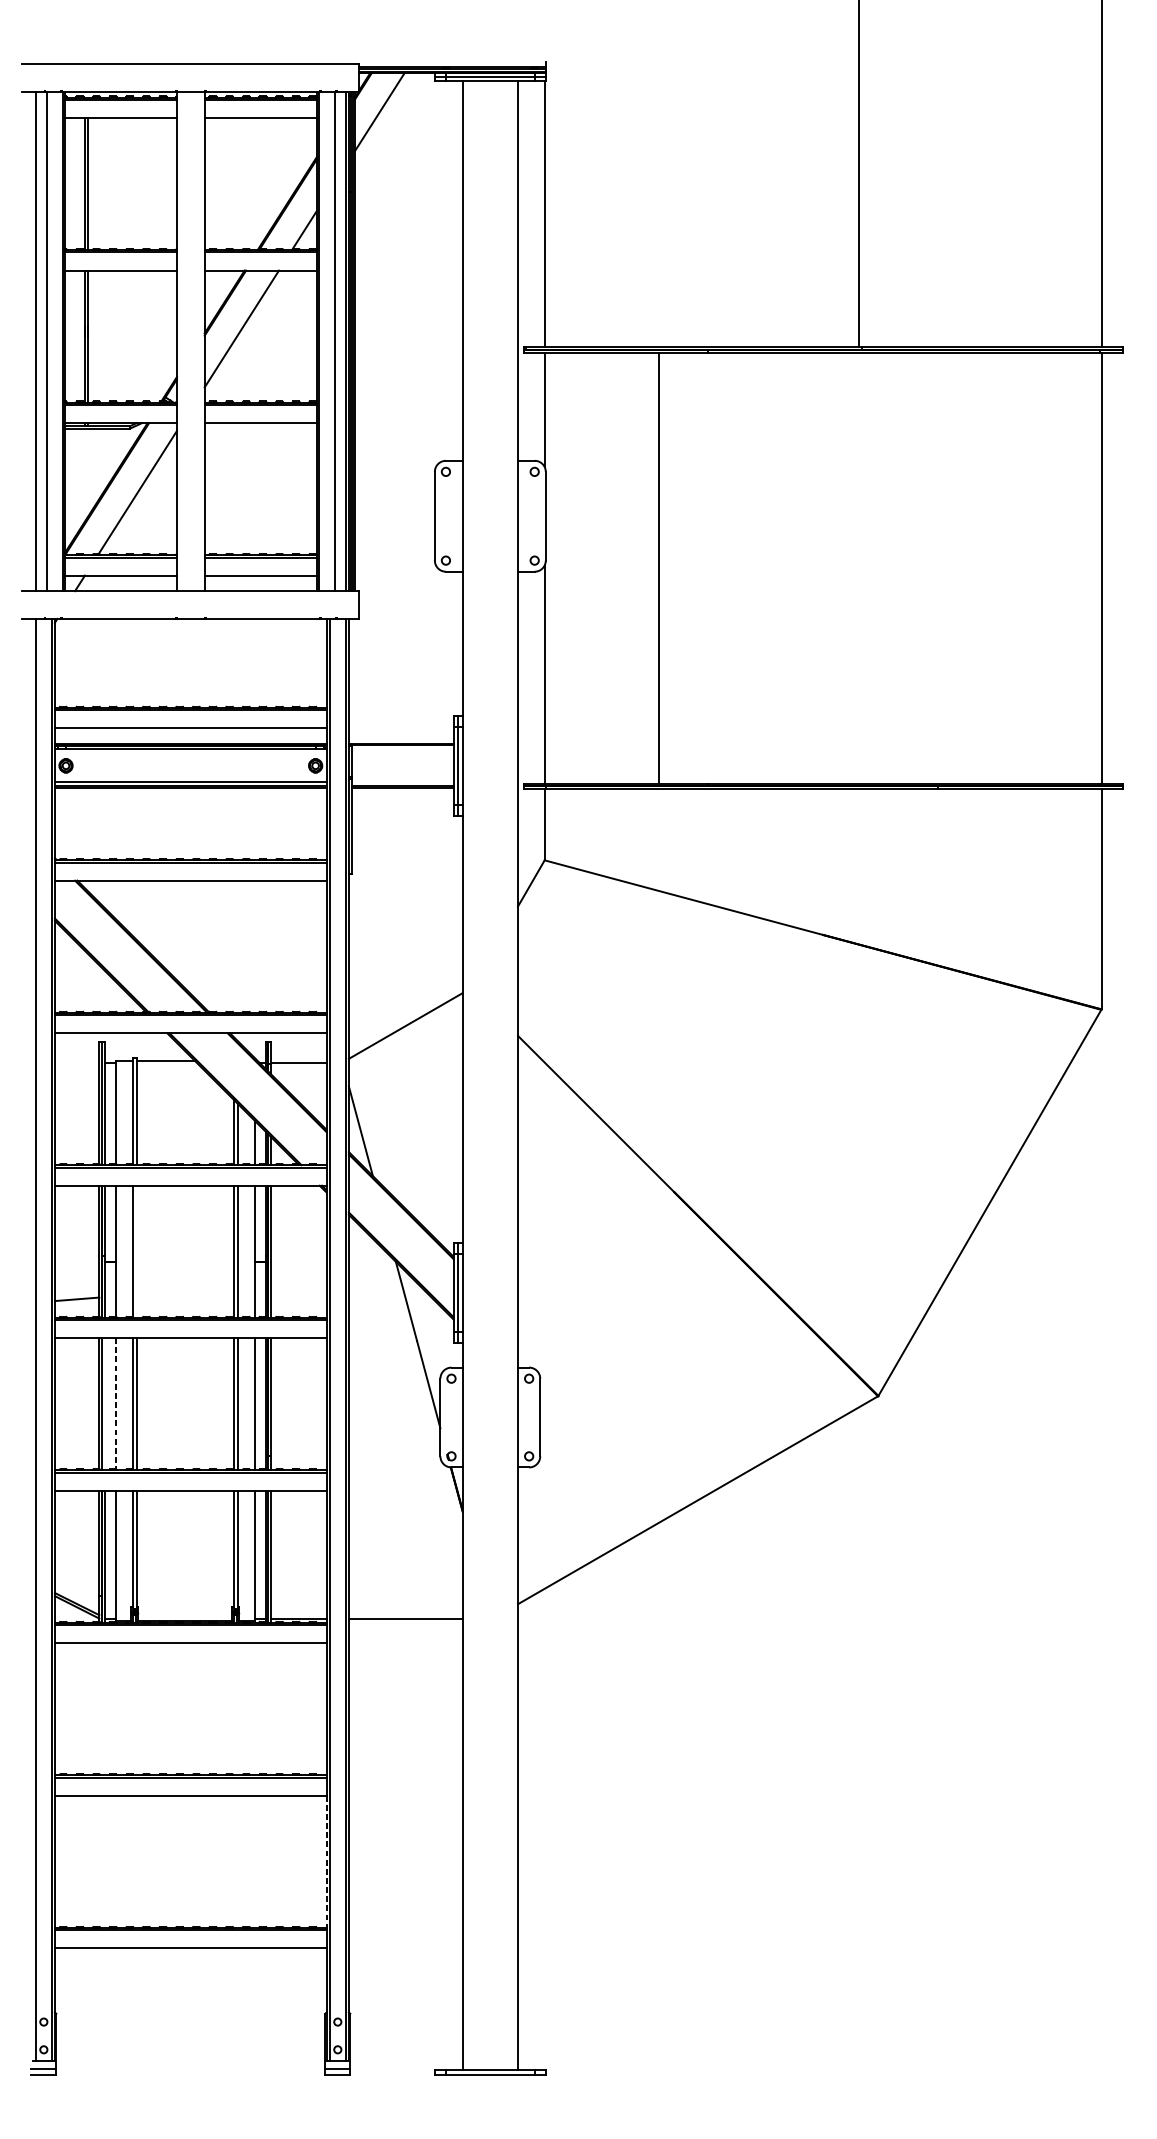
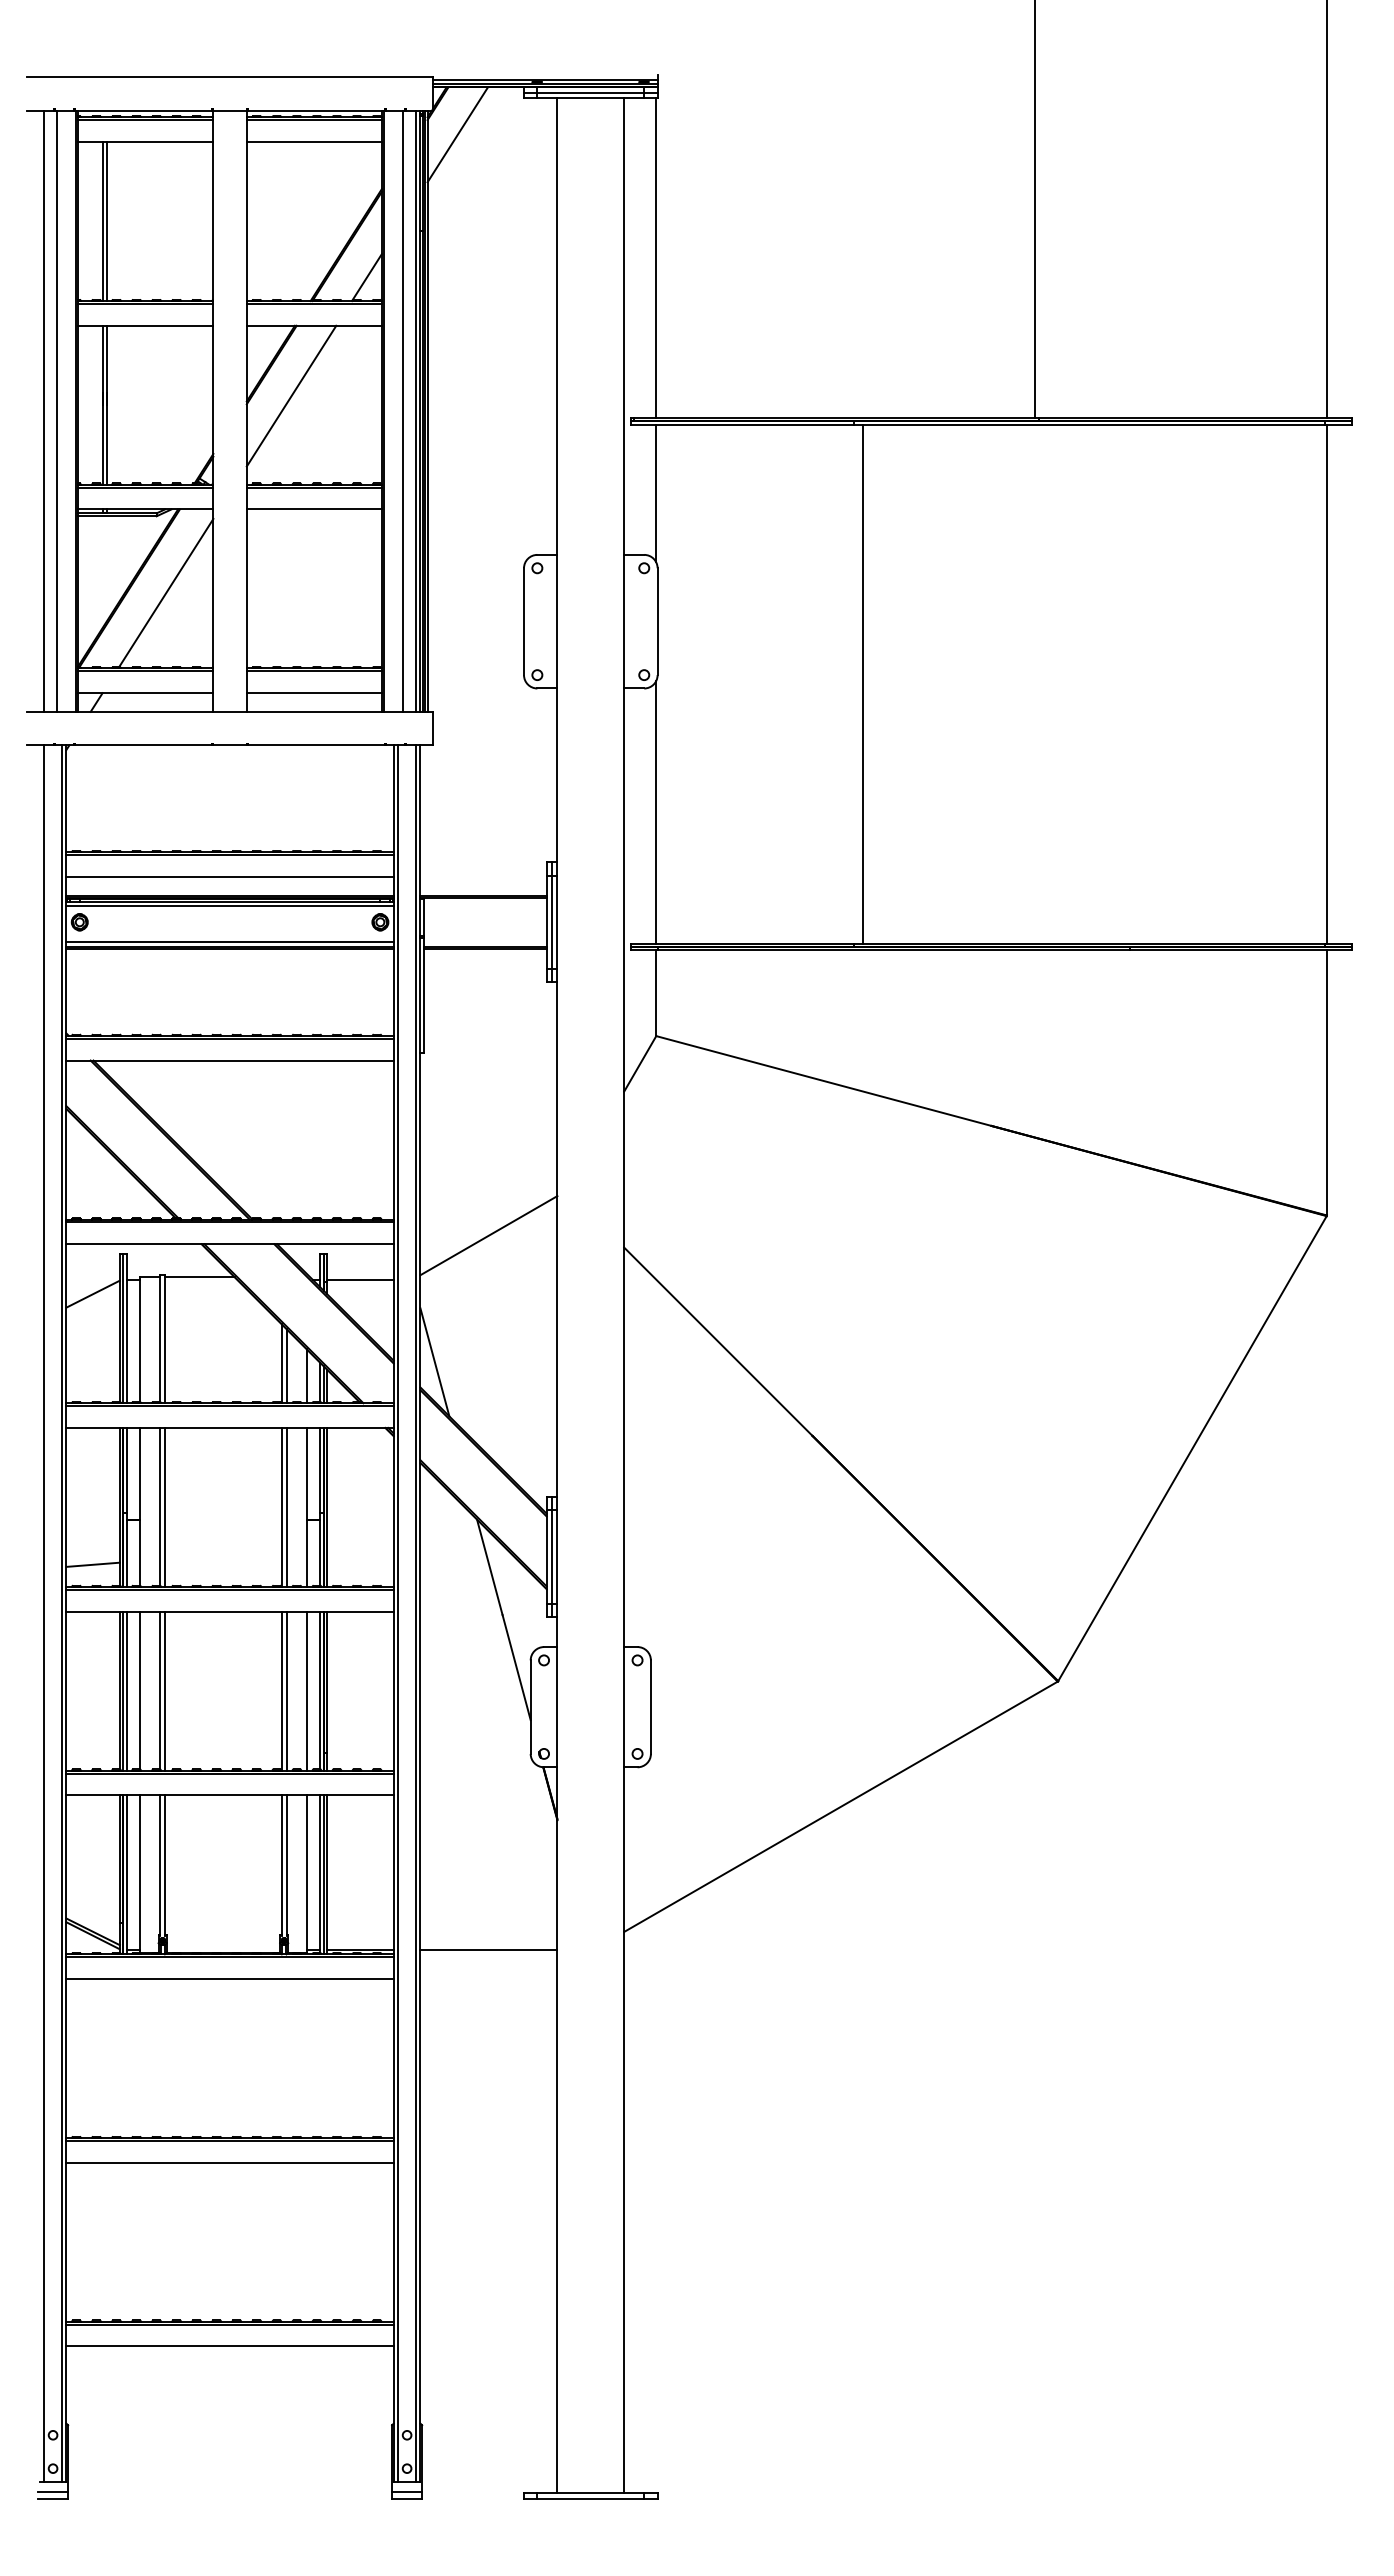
line: (659, 567) -> (863, 683), moved
line: (190, 751) -> (229, 905), added
line: (76, 1074) -> (92, 1293), added
line: (137, 1250) -> (165, 1506), added
line: (104, 1403) -> (126, 1690), added
line: (115, 1403) -> (139, 1690), dashed -> solid
line: (326, 1862) -> (393, 2242), dashed -> solid

